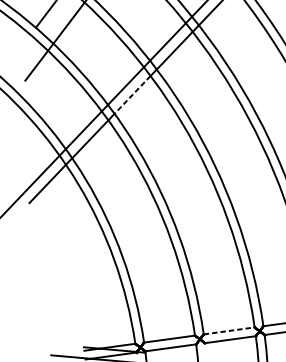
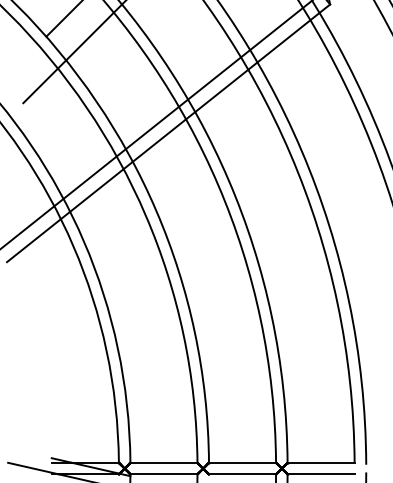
line: (131, 94) -> (158, 140), dashed -> solid
line: (229, 330) -> (242, 462), dashed -> solid

